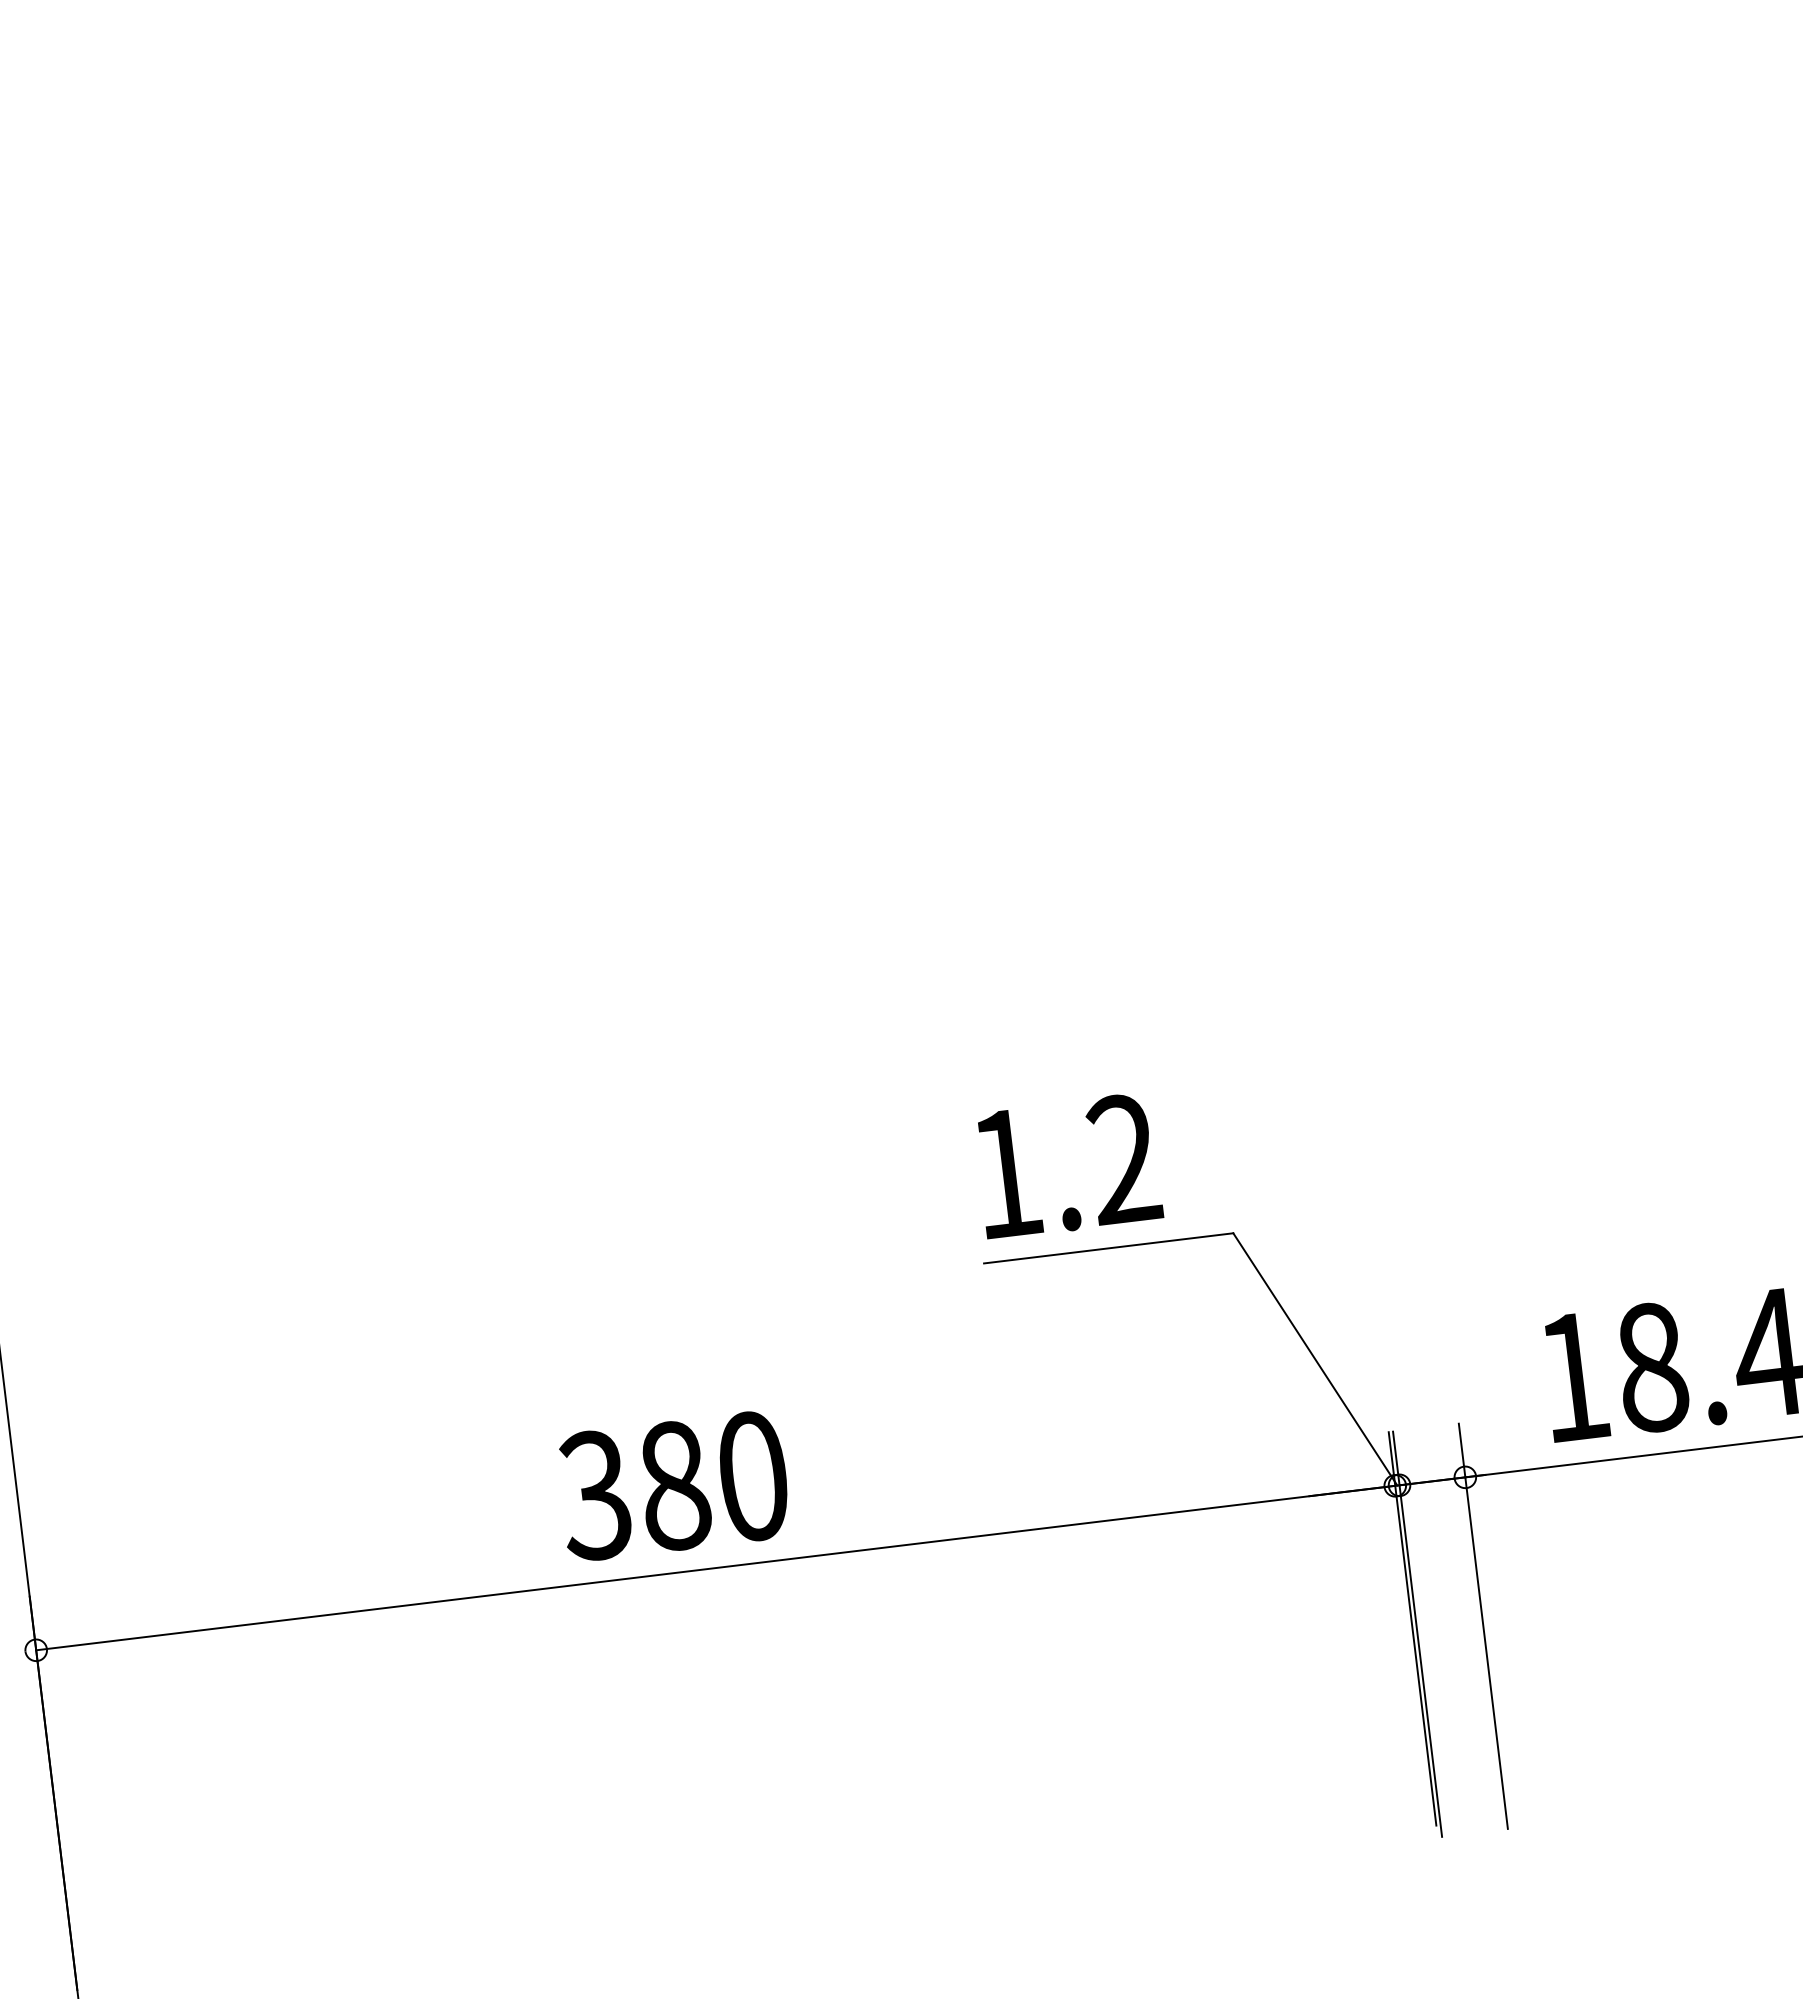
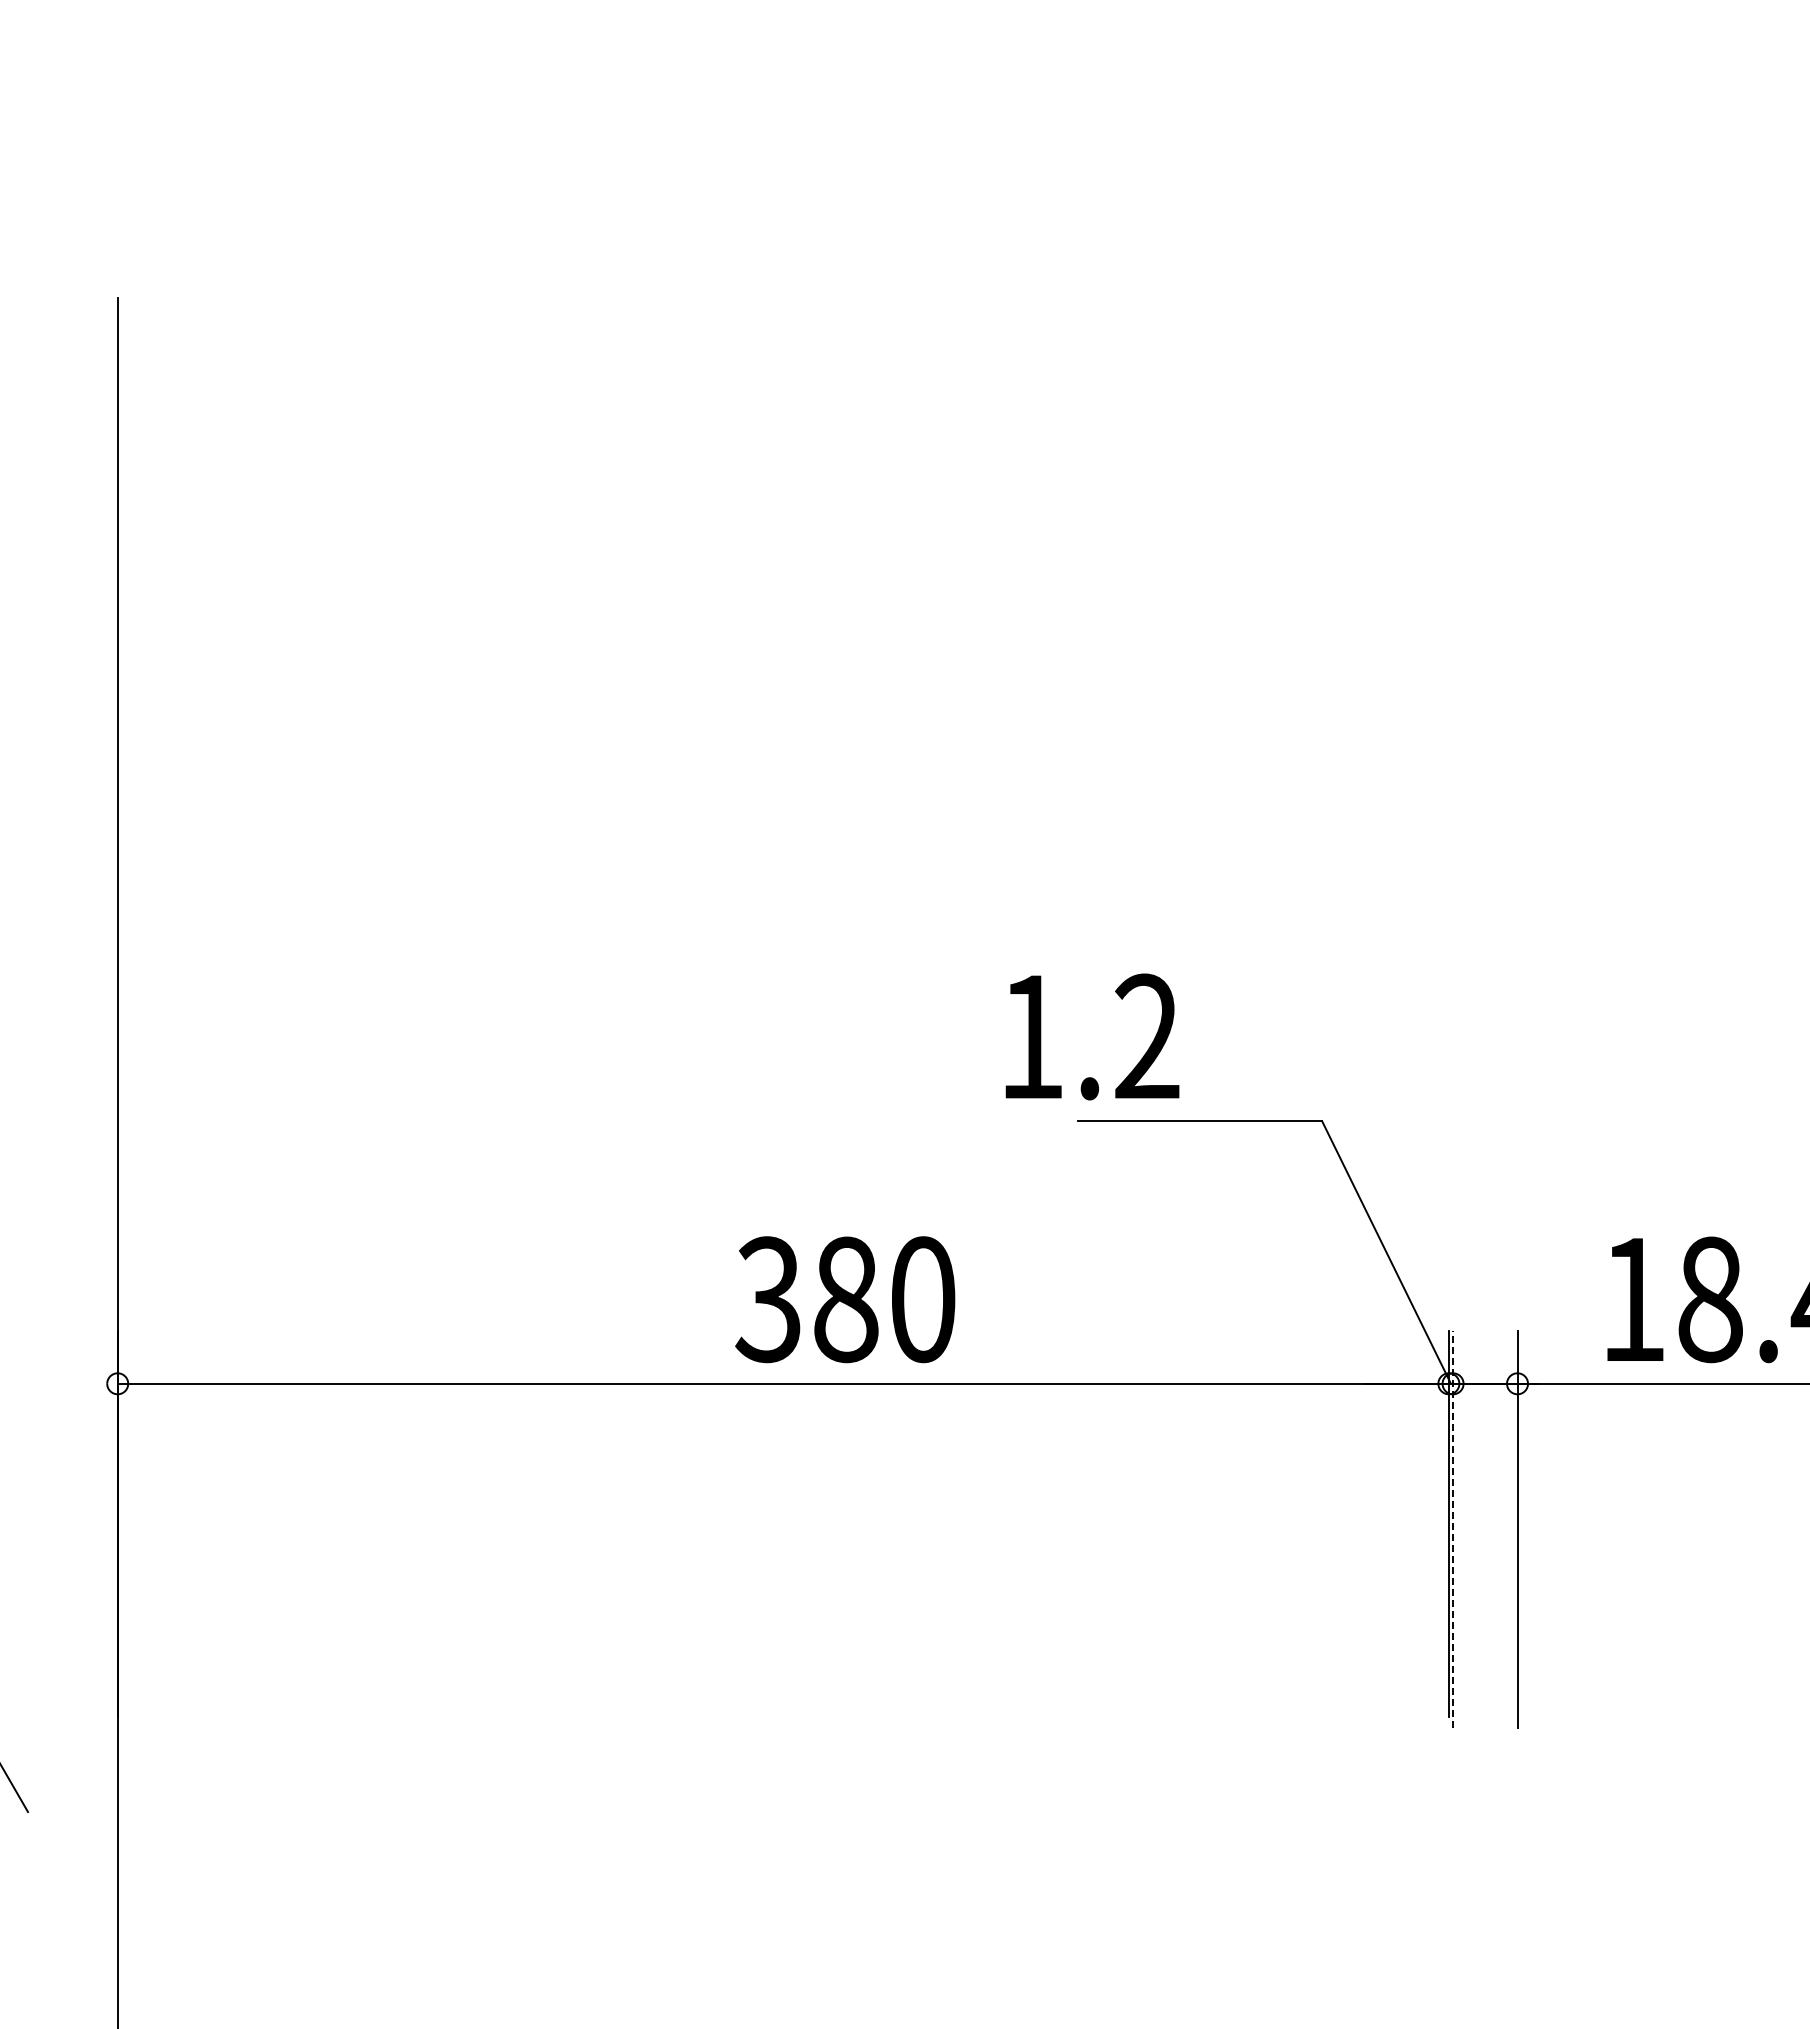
text: (1068, 1165) -> (1092, 1036), moved
text: (673, 1485) -> (845, 1299), moved
line: (1417, 1634) -> (1453, 1529), solid -> dashed

